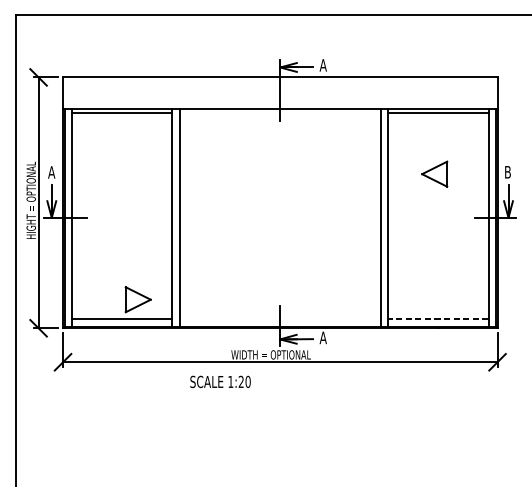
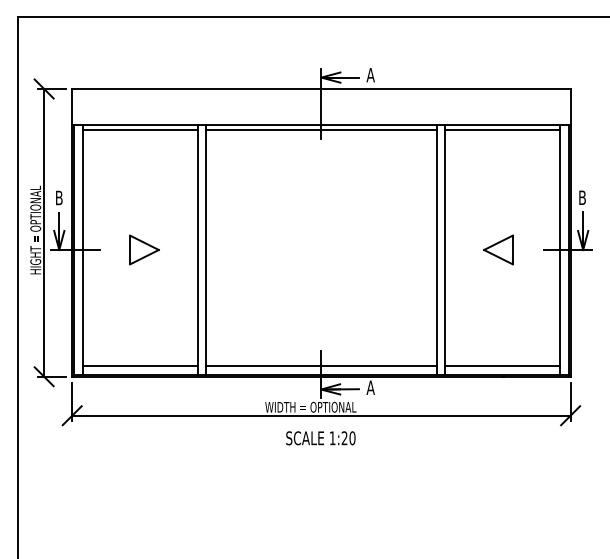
line: (280, 112) -> (321, 129), added
text: (51, 172) -> (59, 197), A -> B
part: (434, 173) -> (498, 249), moved
part: (138, 299) -> (144, 249), moved
line: (280, 319) -> (321, 366), added
line: (438, 319) -> (502, 366), dashed -> solid
text: (220, 382) -> (320, 438), moved

